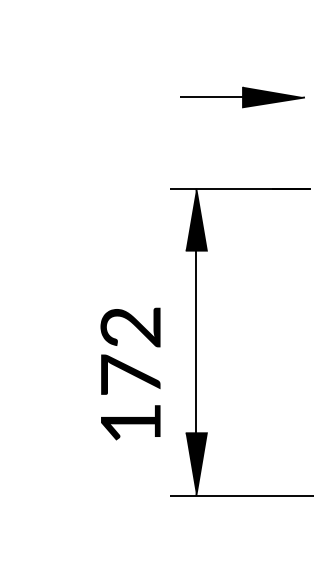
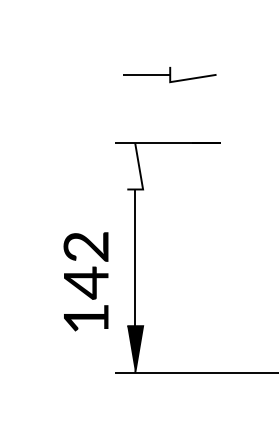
fill: (274, 97) -> (193, 74), removed
fill: (196, 219) -> (135, 166), removed
text: (131, 374) -> (86, 282), 172 -> 142

